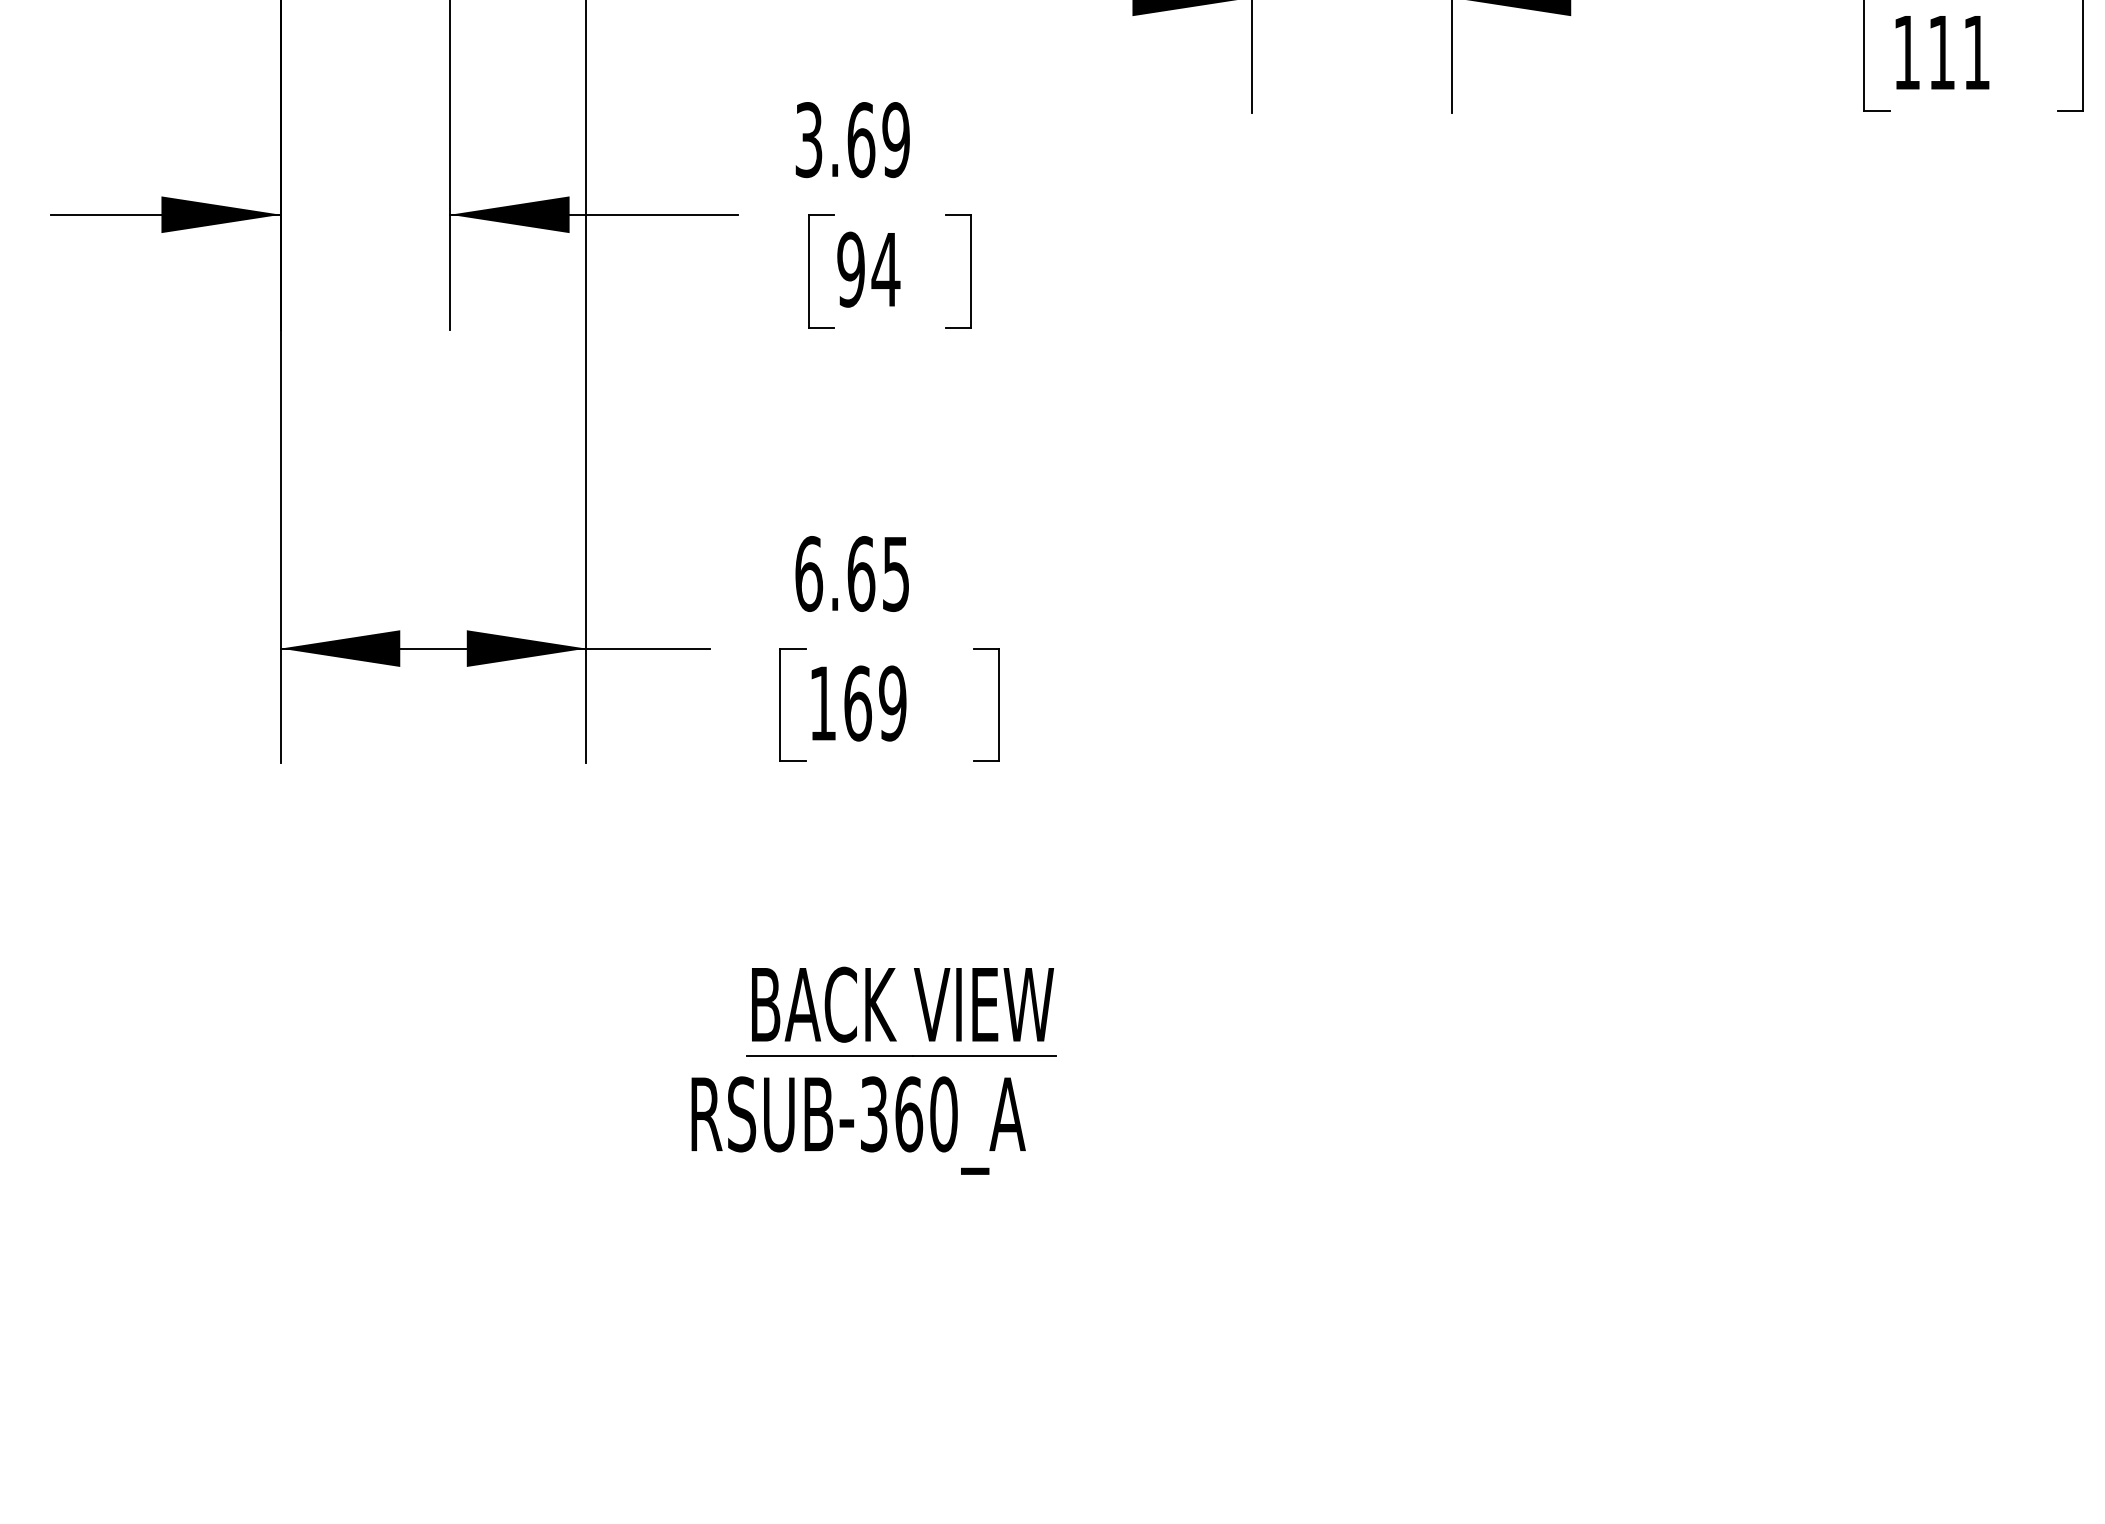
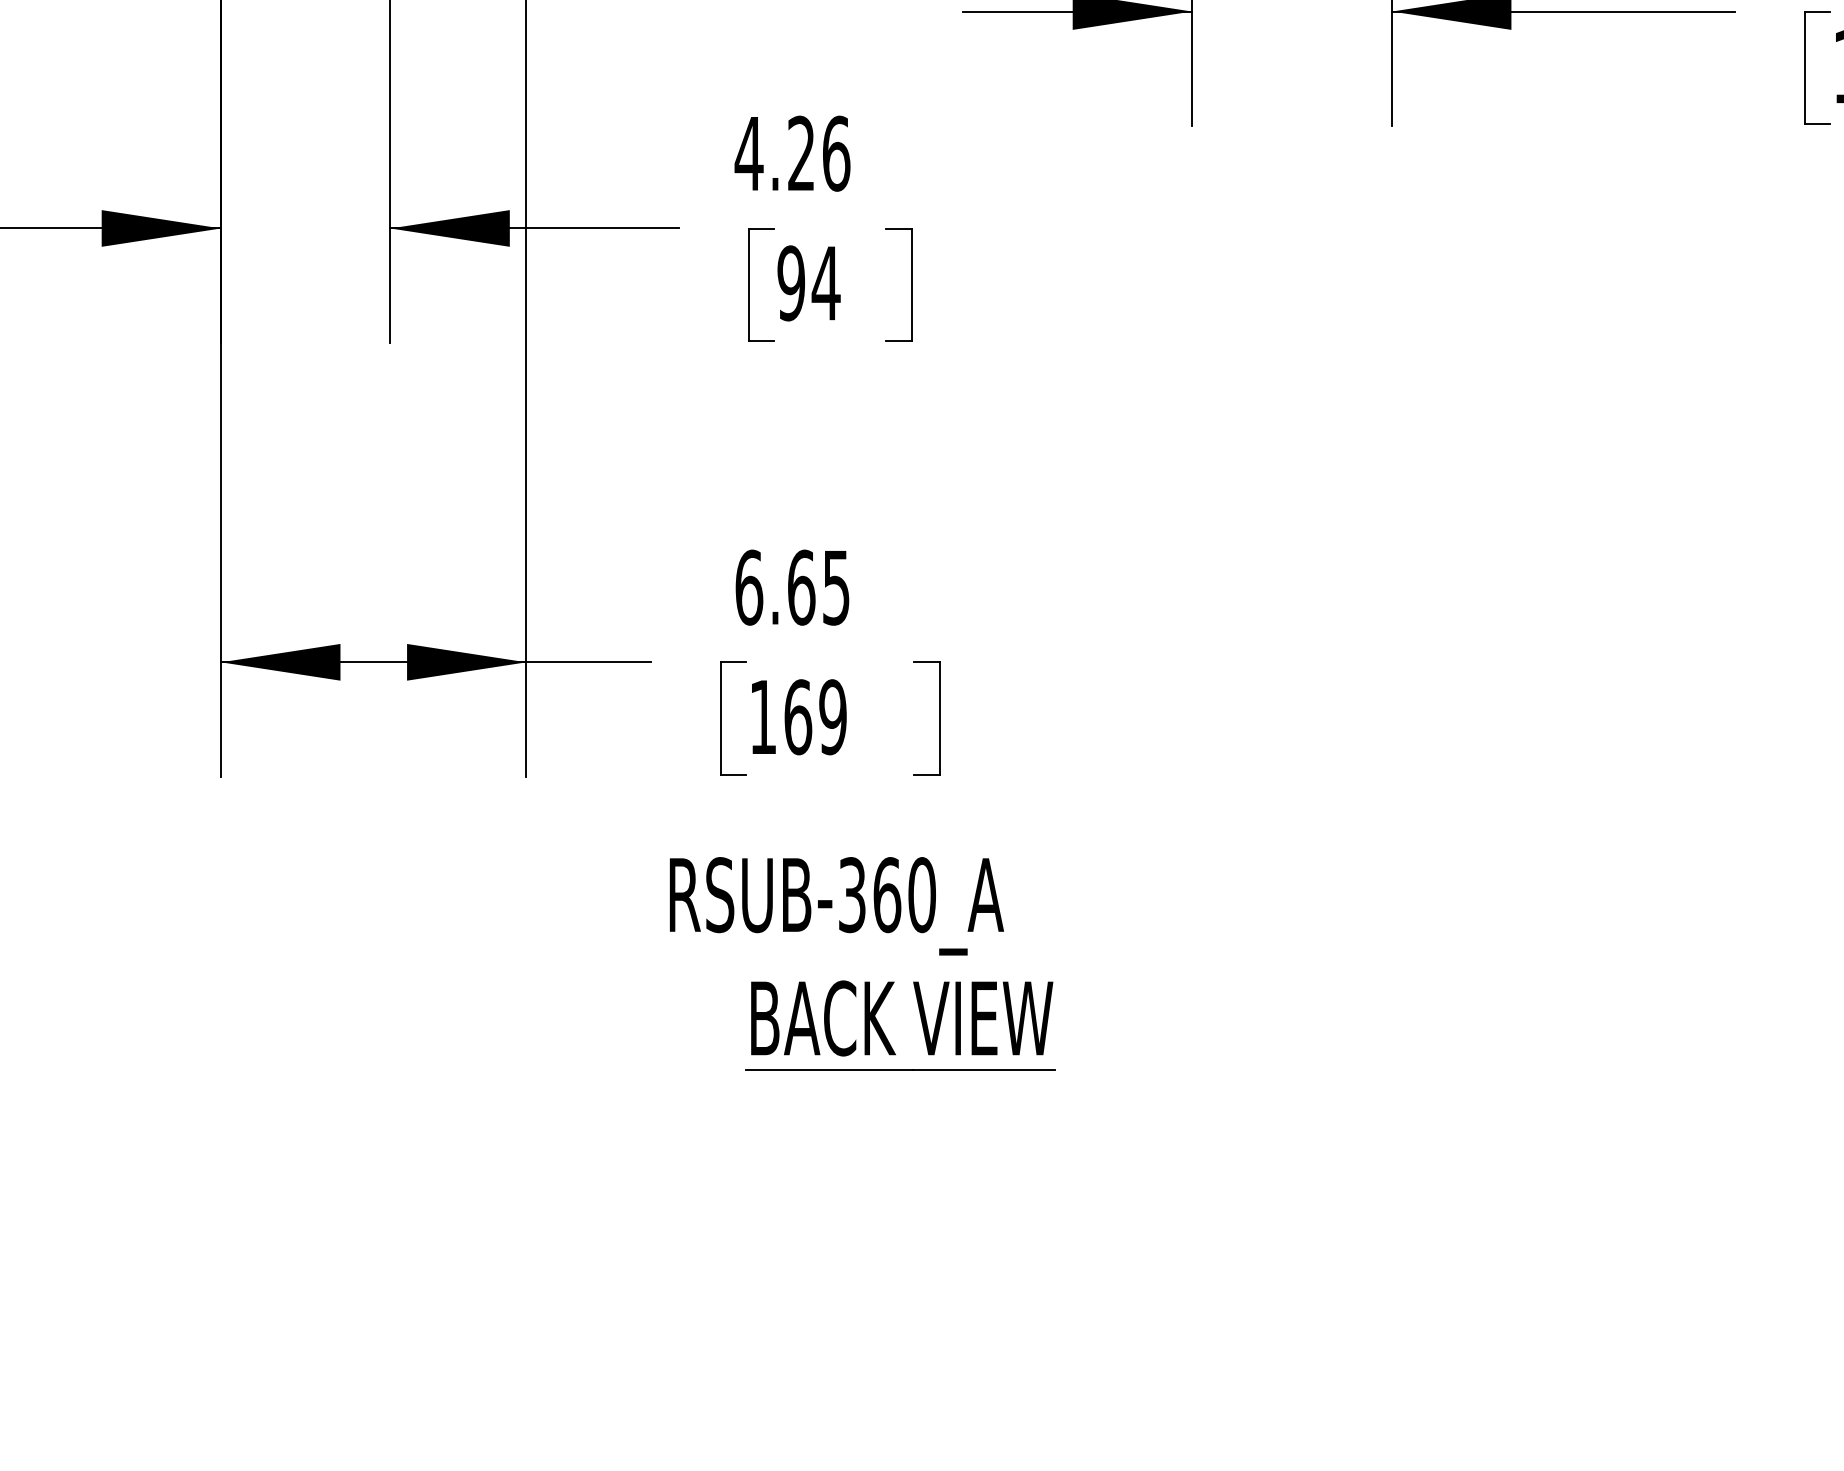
text: (852, 140) -> (792, 154), 3.69 -> 4.26
part: (885, 1019) -> (884, 1033), moved
text: (858, 1125) -> (836, 906), moved

